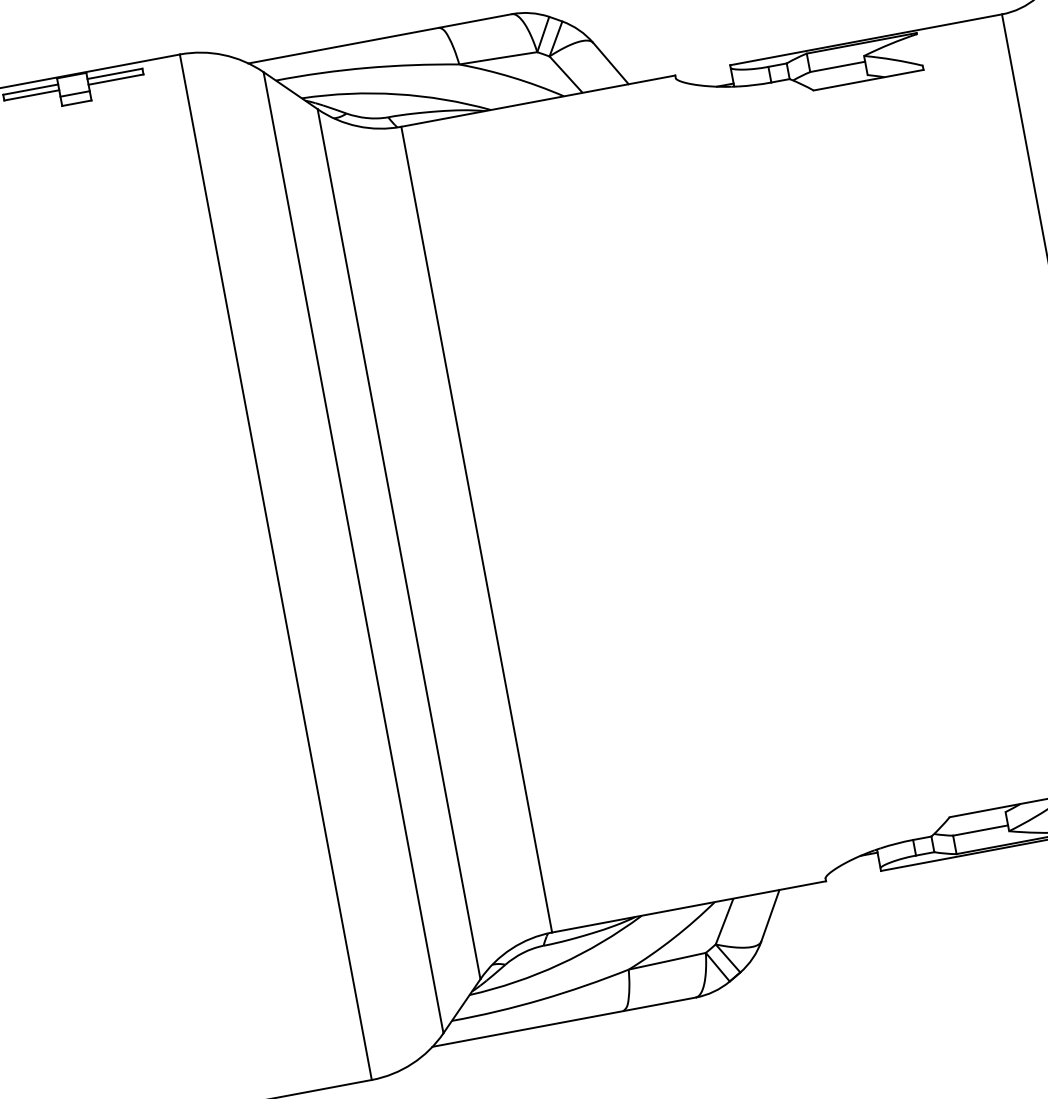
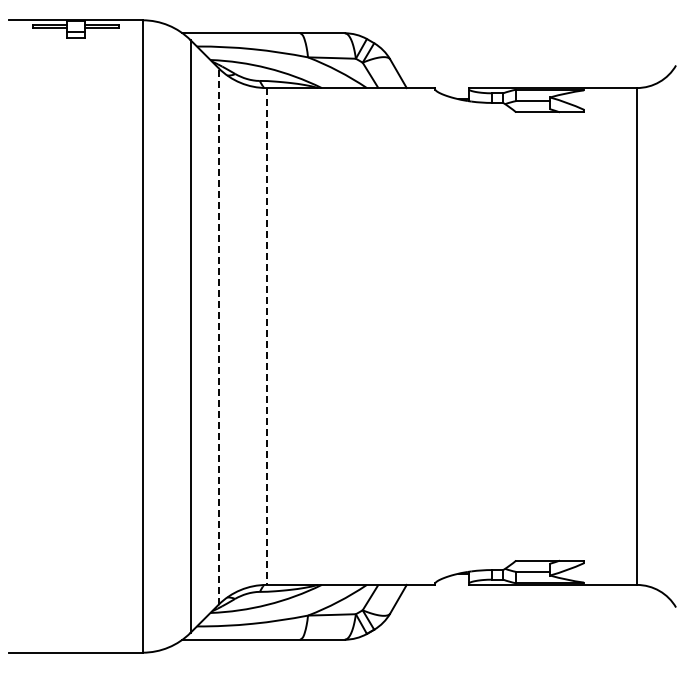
line: (476, 531) -> (266, 337), solid -> dashed
line: (398, 542) -> (218, 335), solid -> dashed

